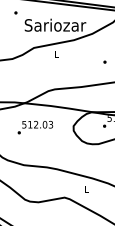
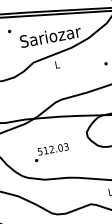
text: (35, 127) -> (51, 152), moved

